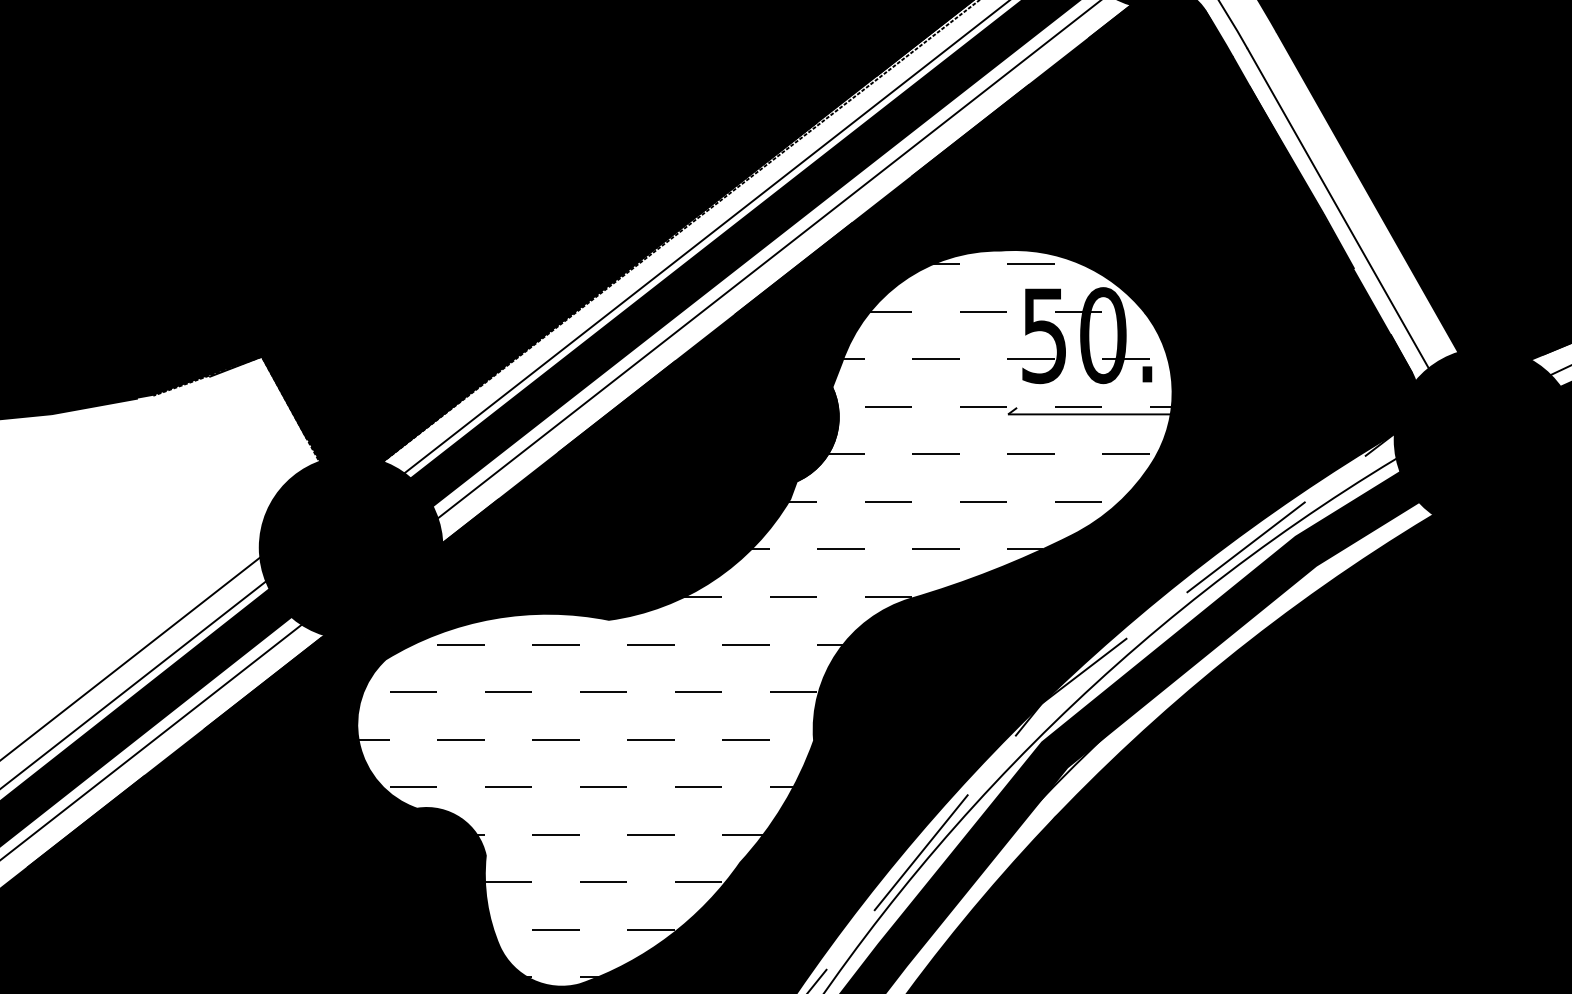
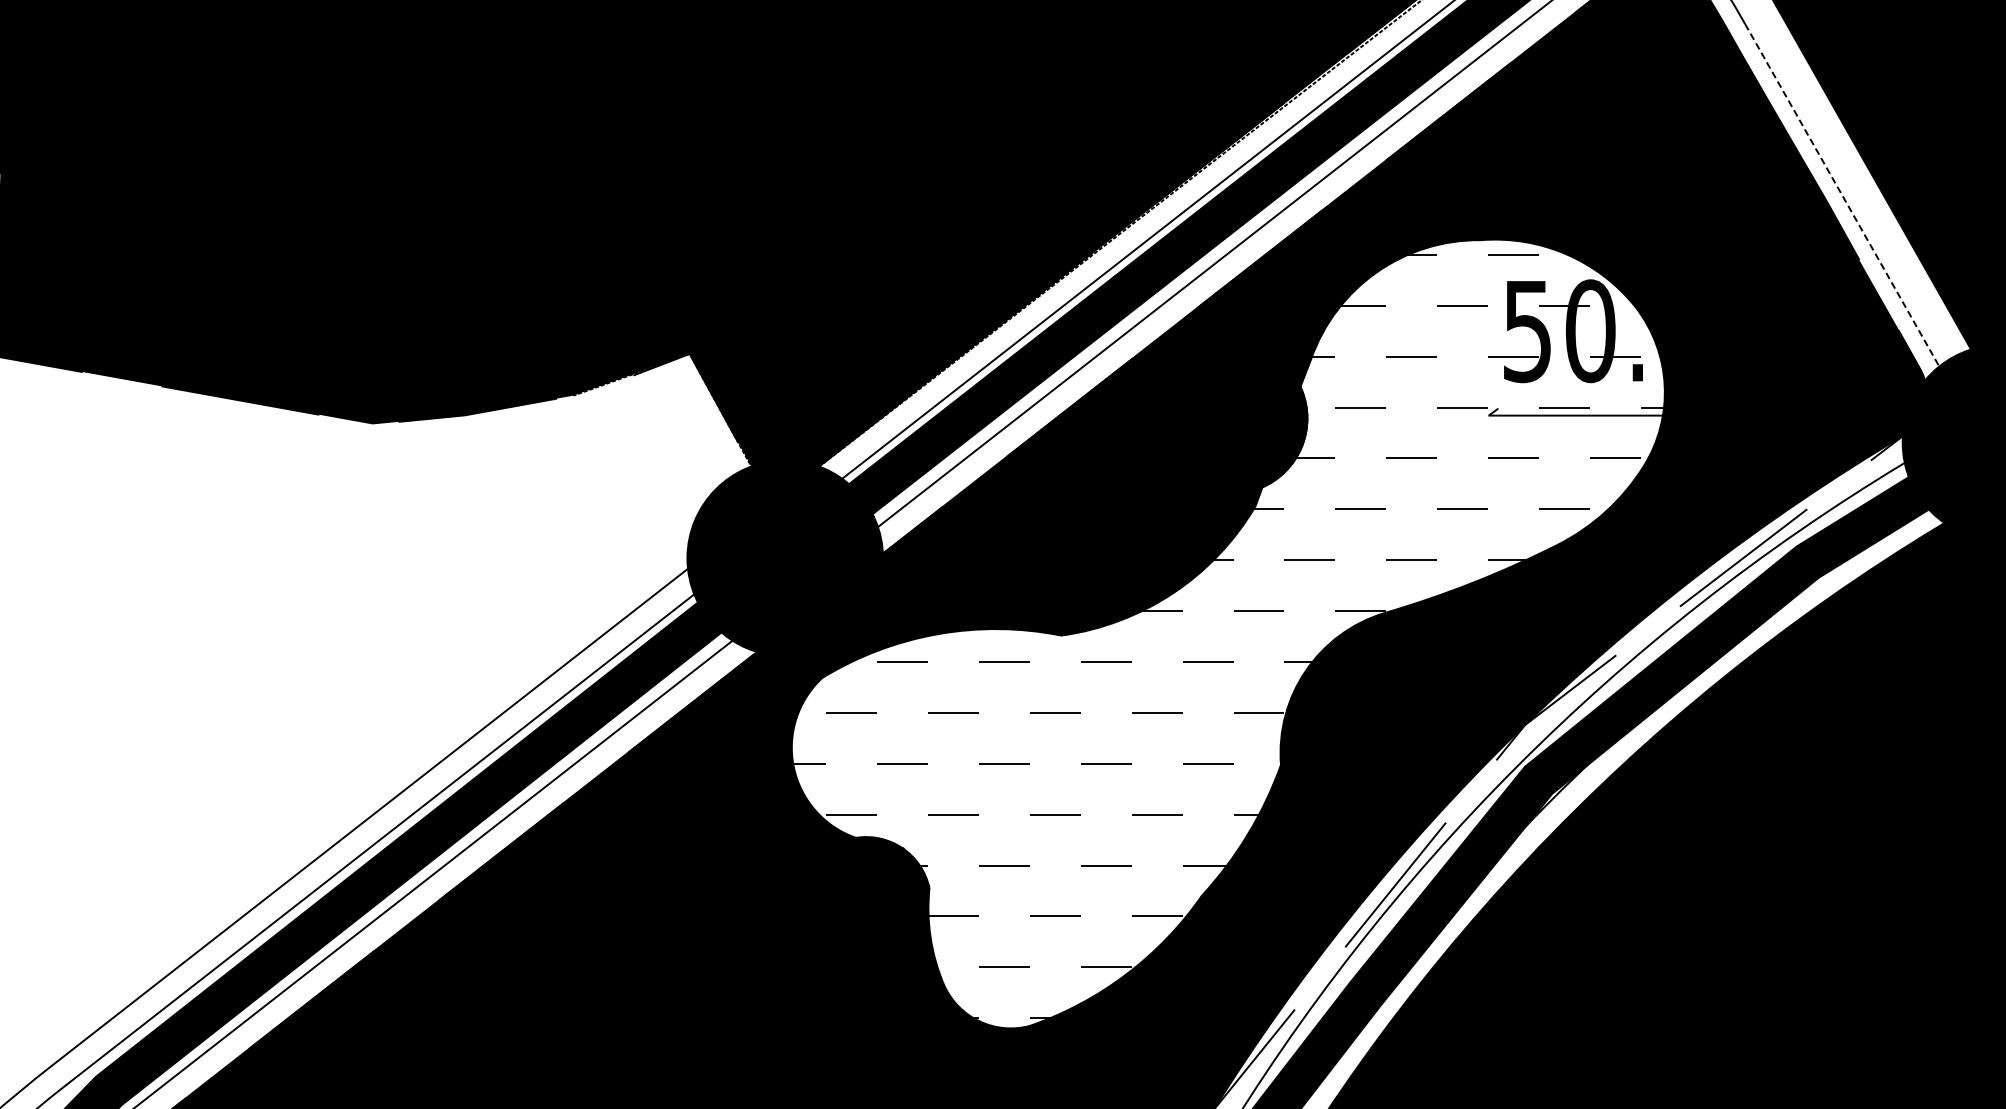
line: (1342, 216) -> (1846, 203), solid -> dashed

